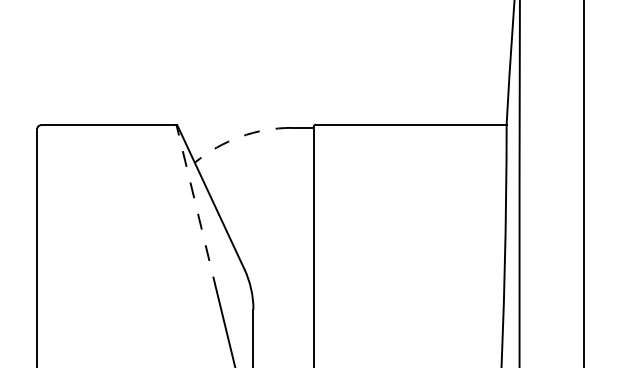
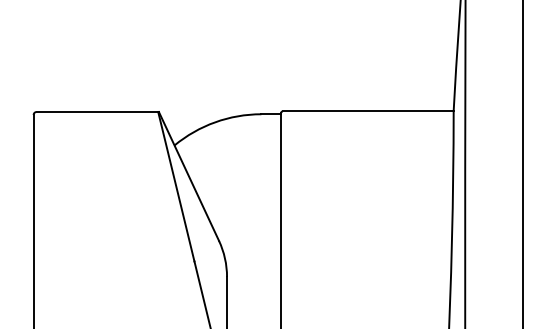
arc: (240, 137) -> (215, 122), dashed -> solid
line: (196, 208) -> (176, 186), dashed -> solid

